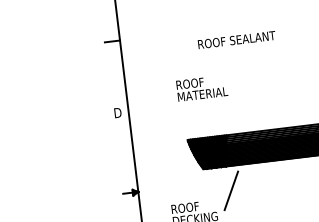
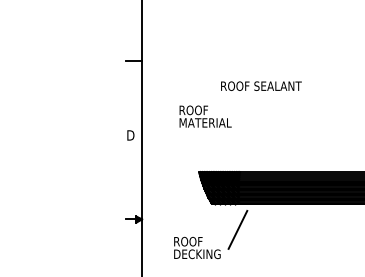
text: (236, 39) -> (261, 85), moved
text: (202, 88) -> (205, 116), moved

